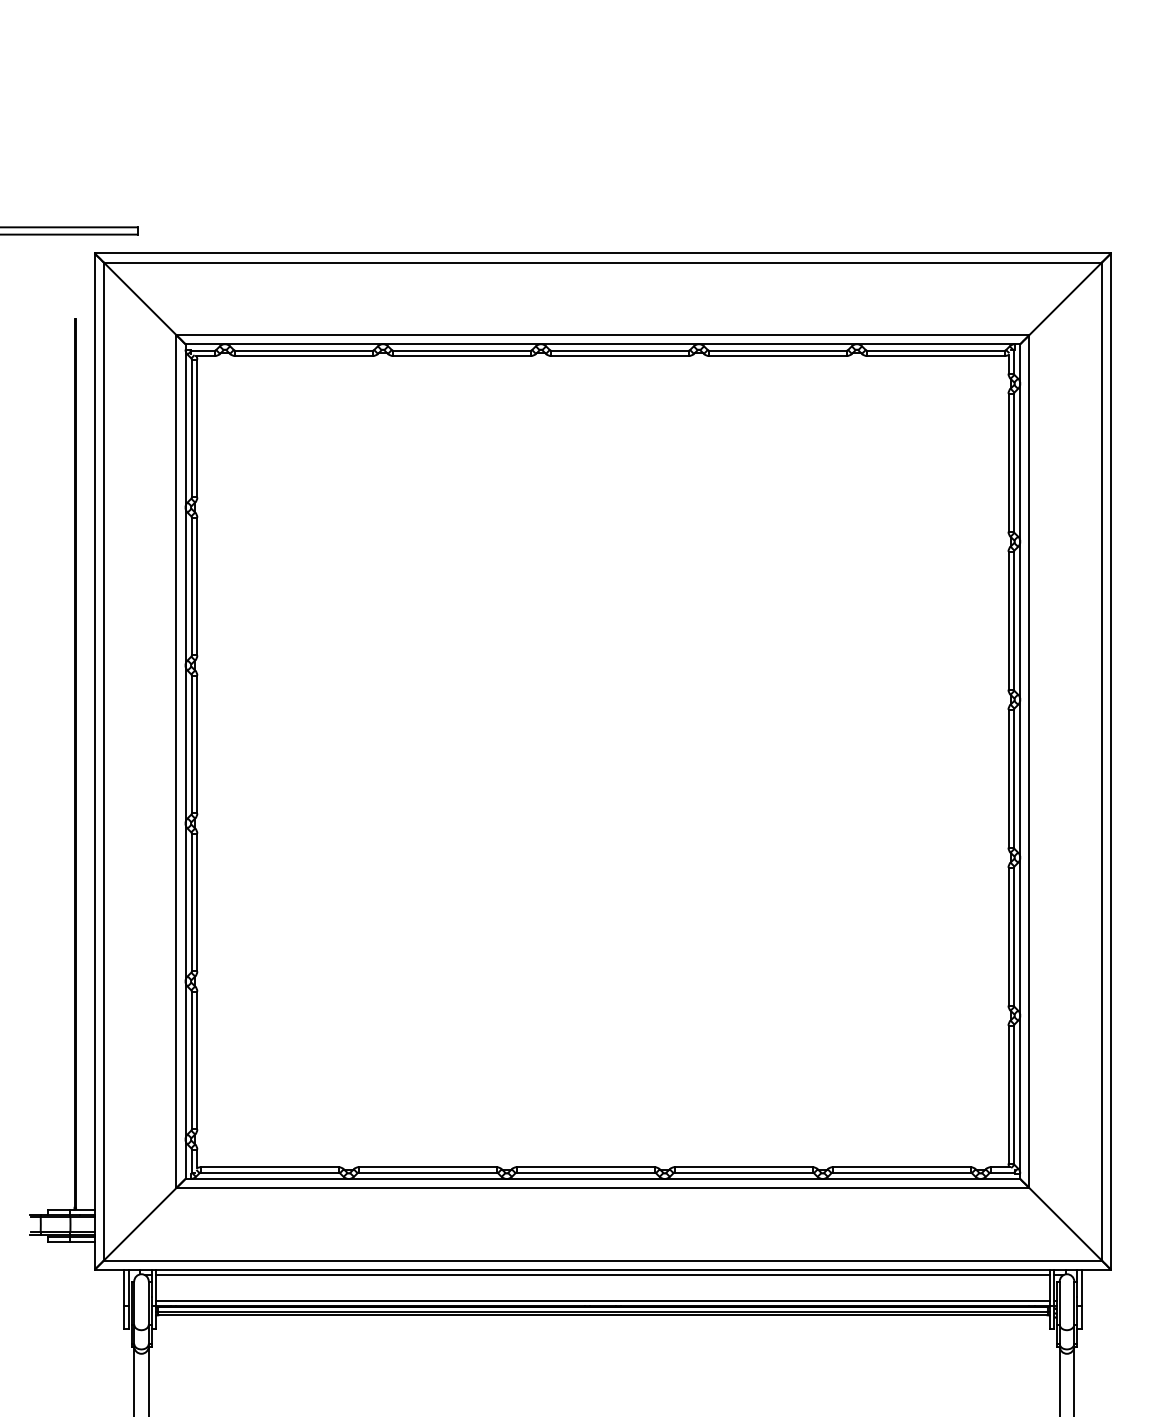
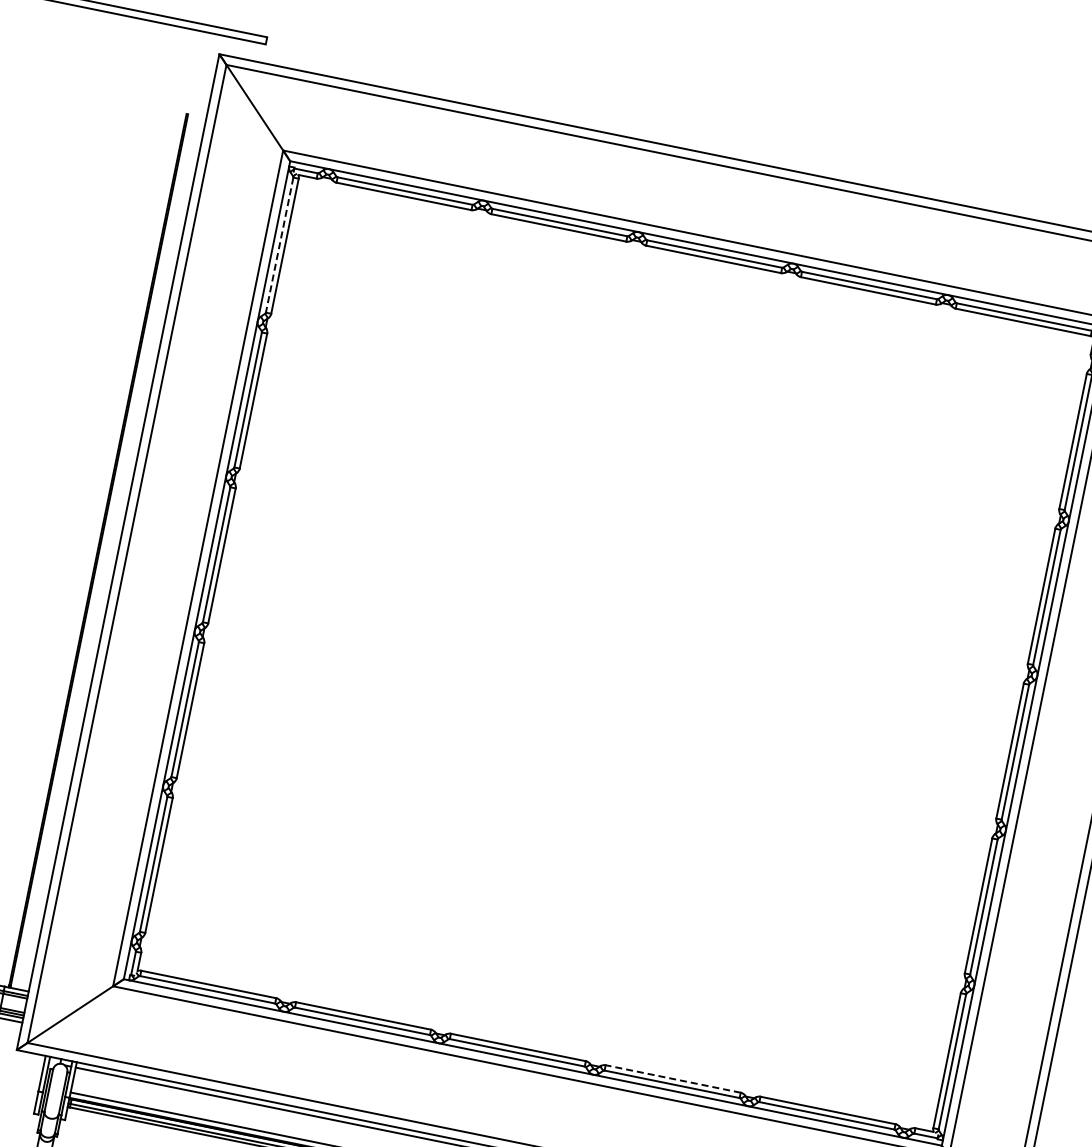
line: (191, 428) -> (279, 245), solid -> dashed
line: (743, 1167) -> (672, 1079), solid -> dashed

